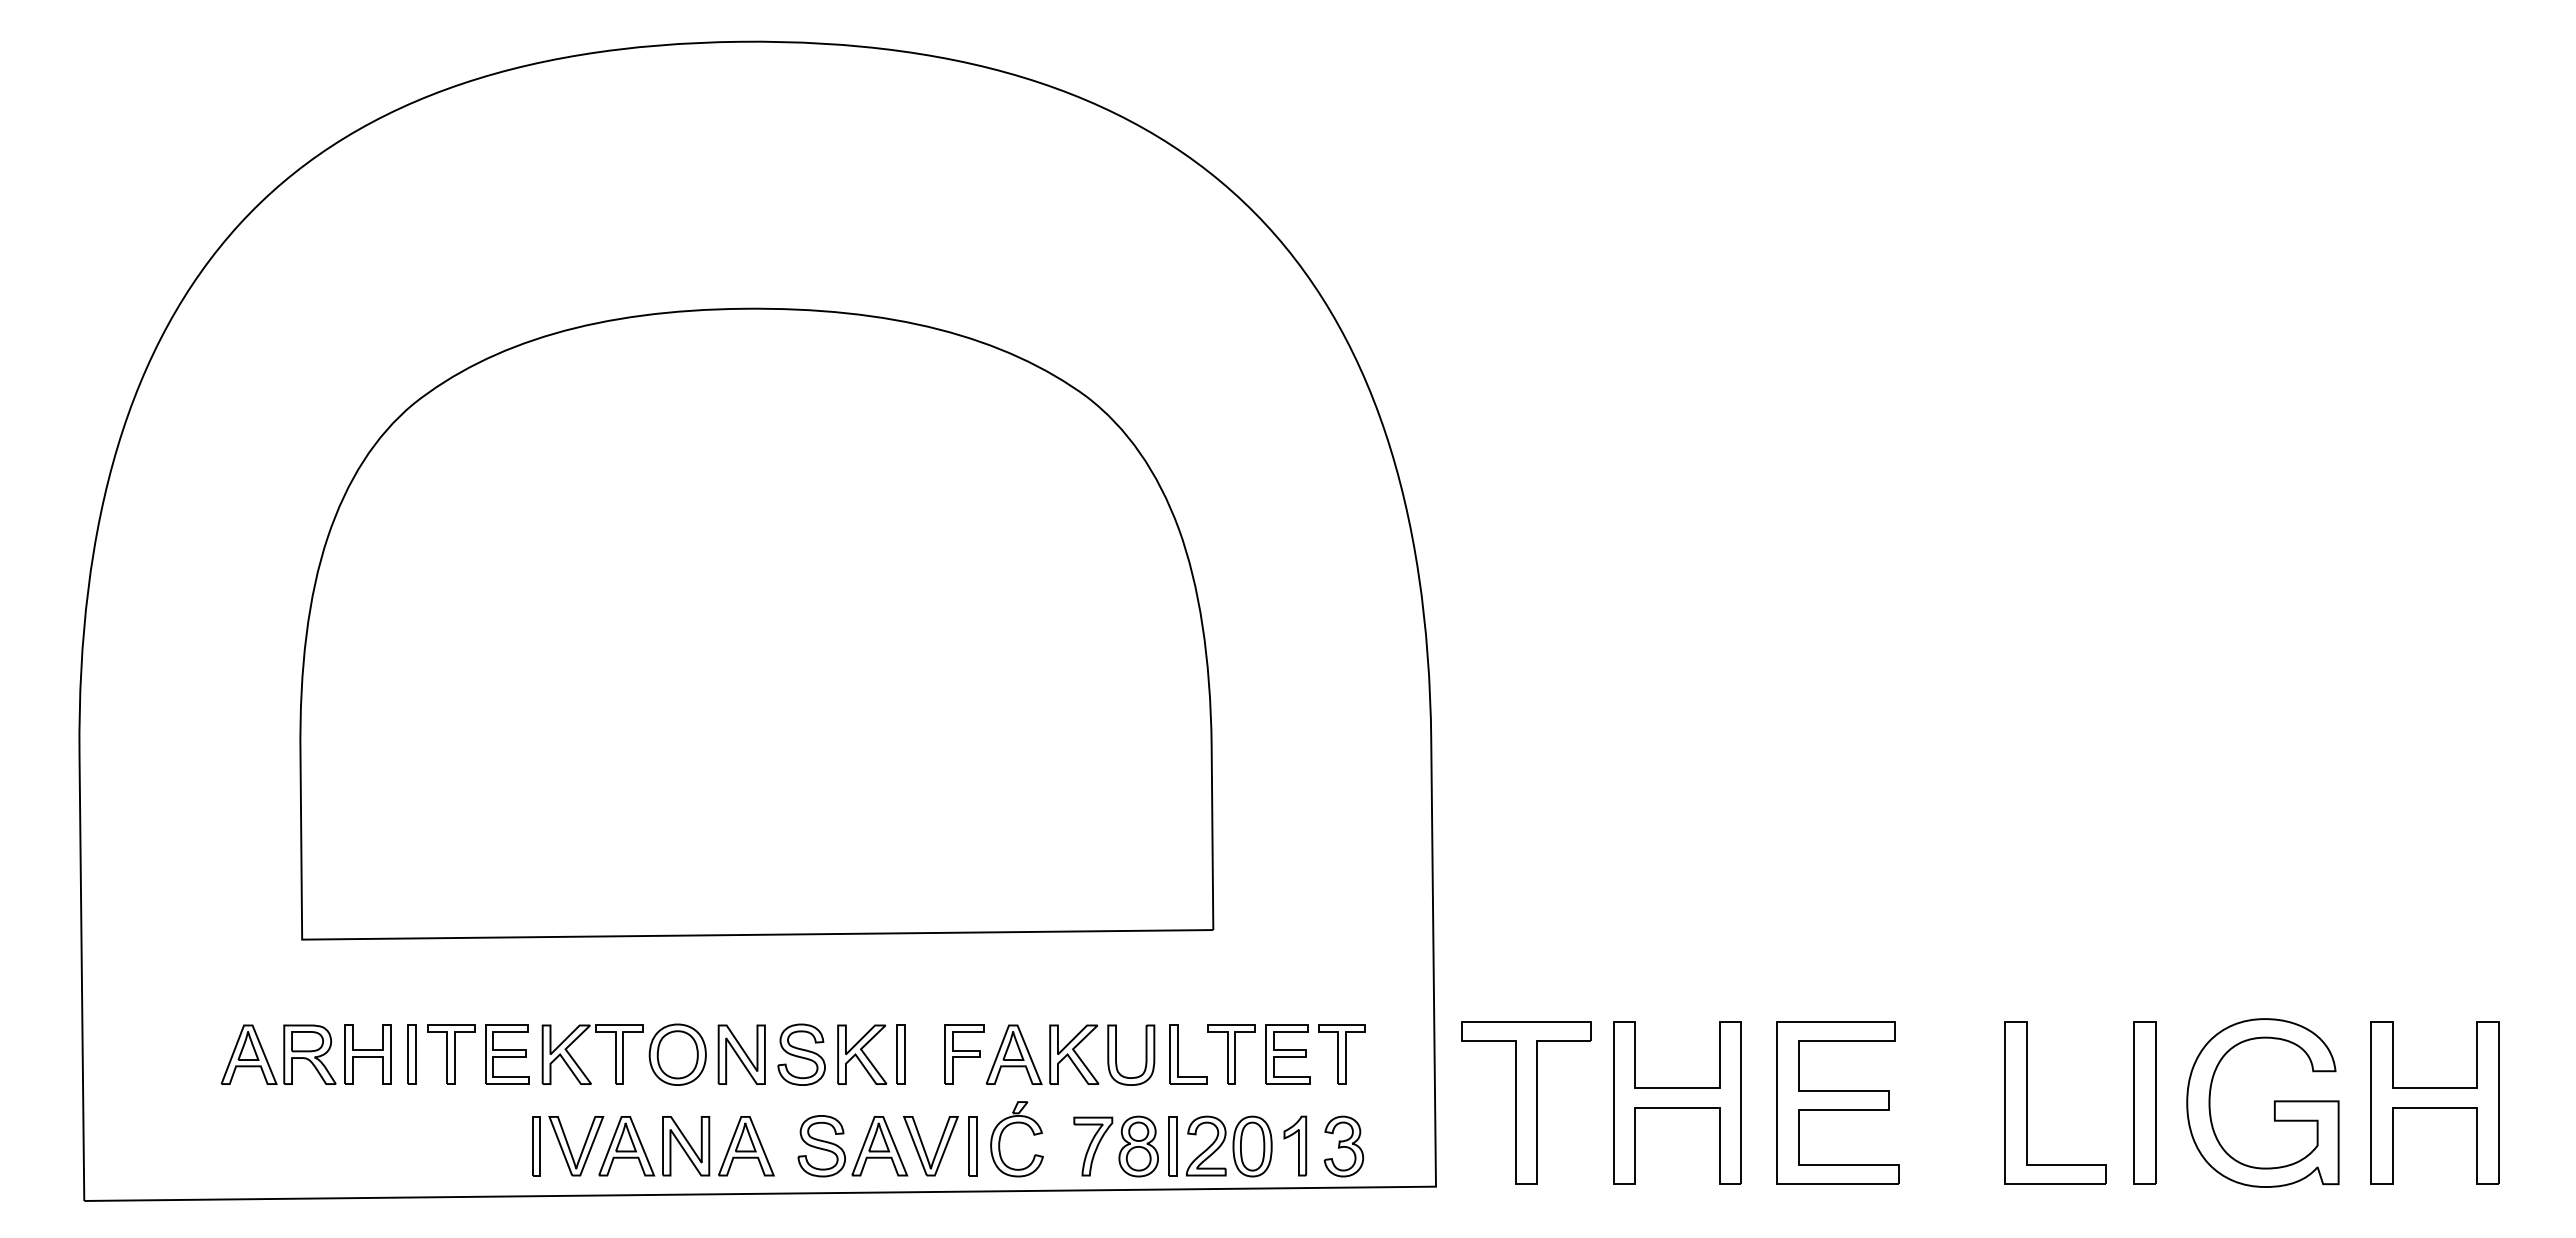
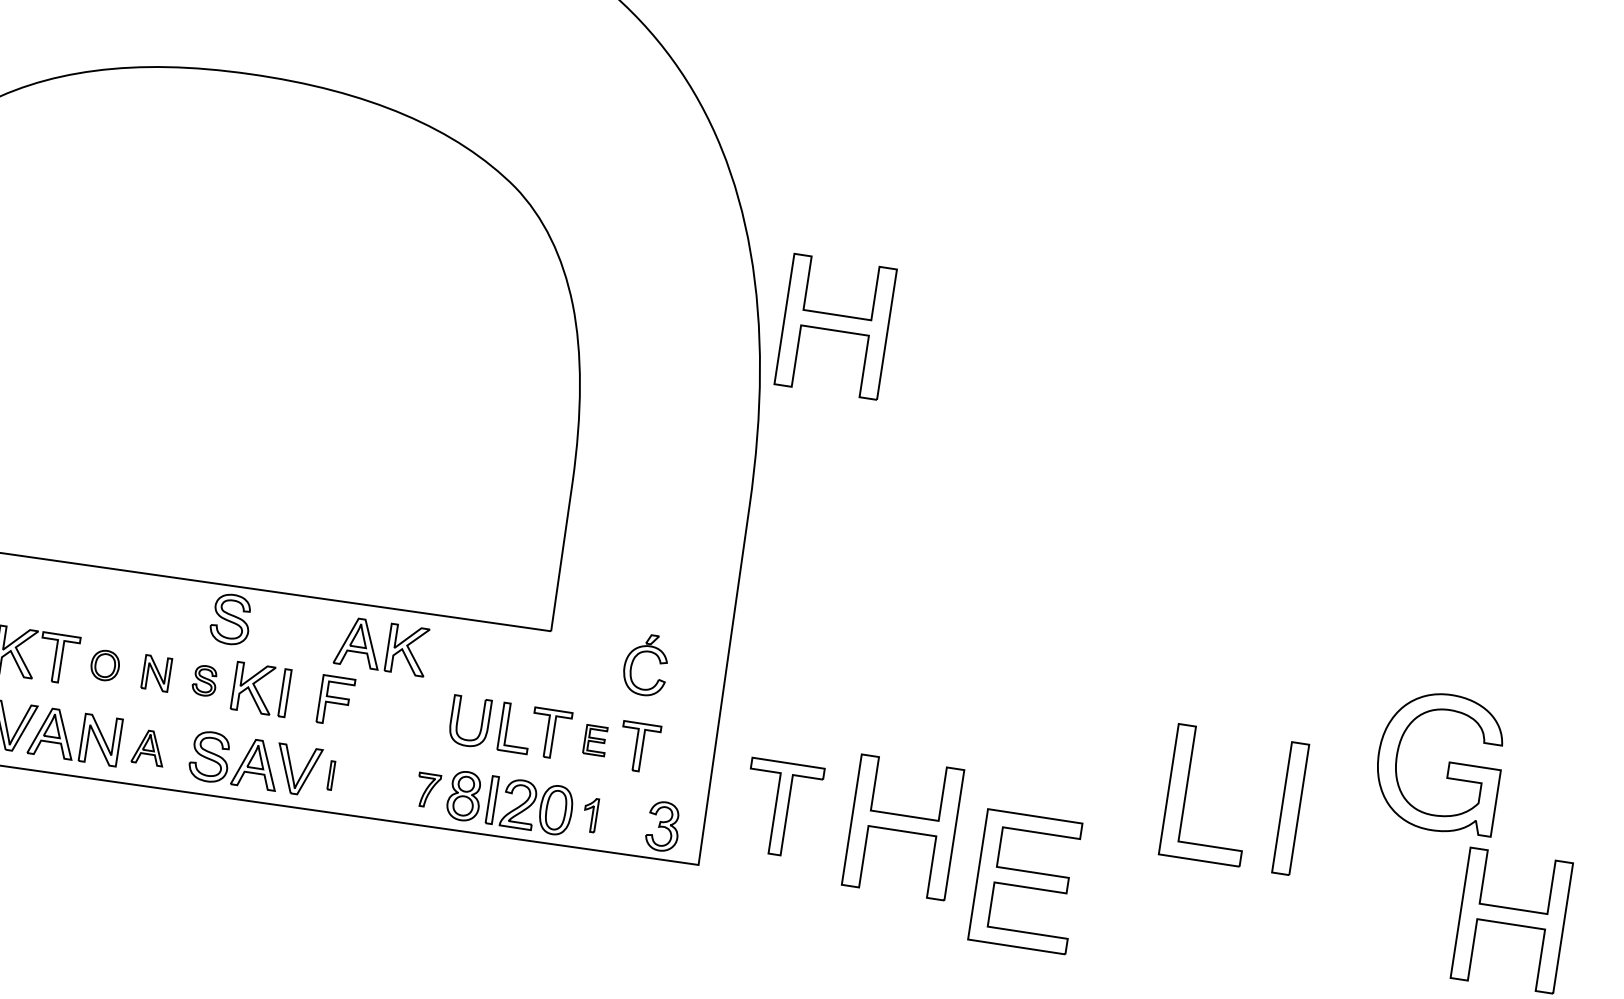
part: (1502, 506) -> (835, 326), added
part: (821, 975) -> (230, 619), added
part: (677, 1054) -> (105, 665), size x0.6
part: (741, 1054) -> (156, 673), size x0.7
part: (801, 1054) -> (204, 680), size x0.6
part: (1049, 1054) -> (387, 646), moved
part: (1287, 1054) -> (595, 740), size x0.6
part: (1526, 1102) -> (781, 808), size x0.7
part: (1837, 1102) -> (1026, 881), moved
part: (2027, 1102) -> (1186, 791), moved
part: (2144, 1102) -> (1290, 808), moved
part: (2274, 1102) -> (1449, 763), moved
part: (1004, 1130) -> (637, 656), moved
part: (1295, 1145) -> (590, 814), size x0.7
part: (746, 1146) -> (149, 747), size x0.7
part: (972, 1146) -> (330, 775), size x0.6
part: (1093, 1146) -> (428, 790), size x0.7
part: (1343, 1146) -> (662, 826), moved

